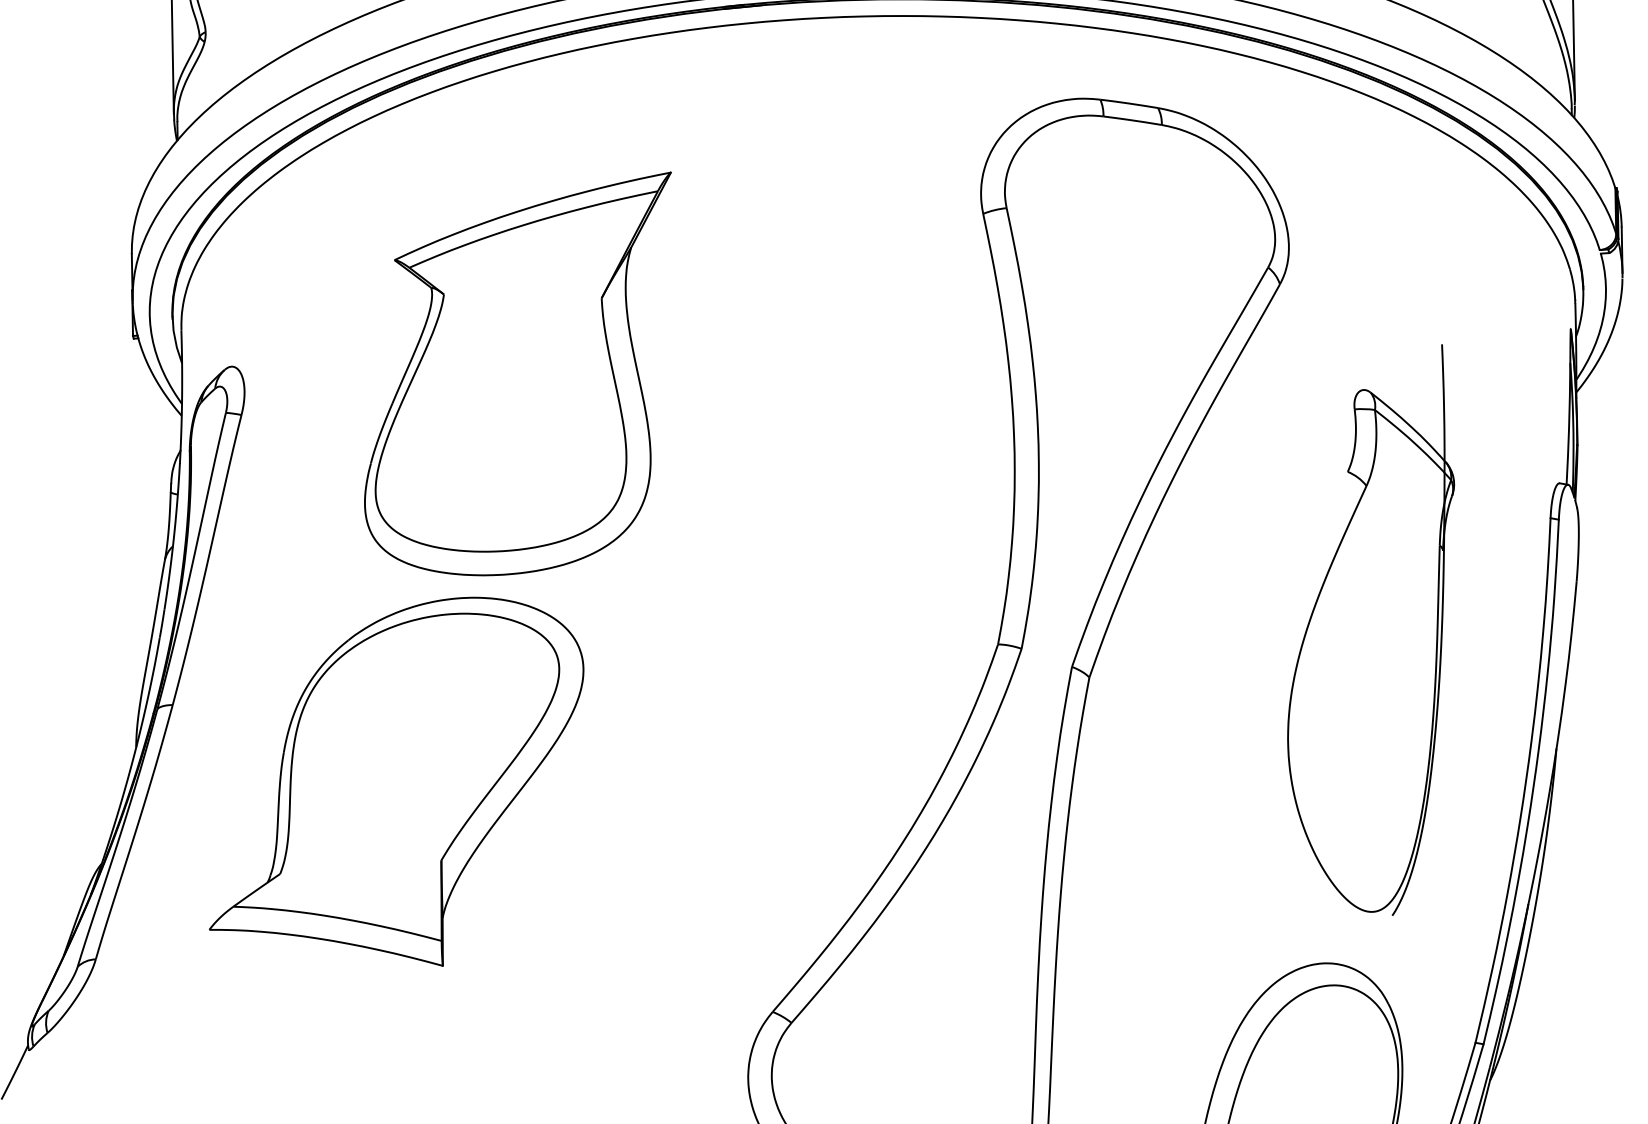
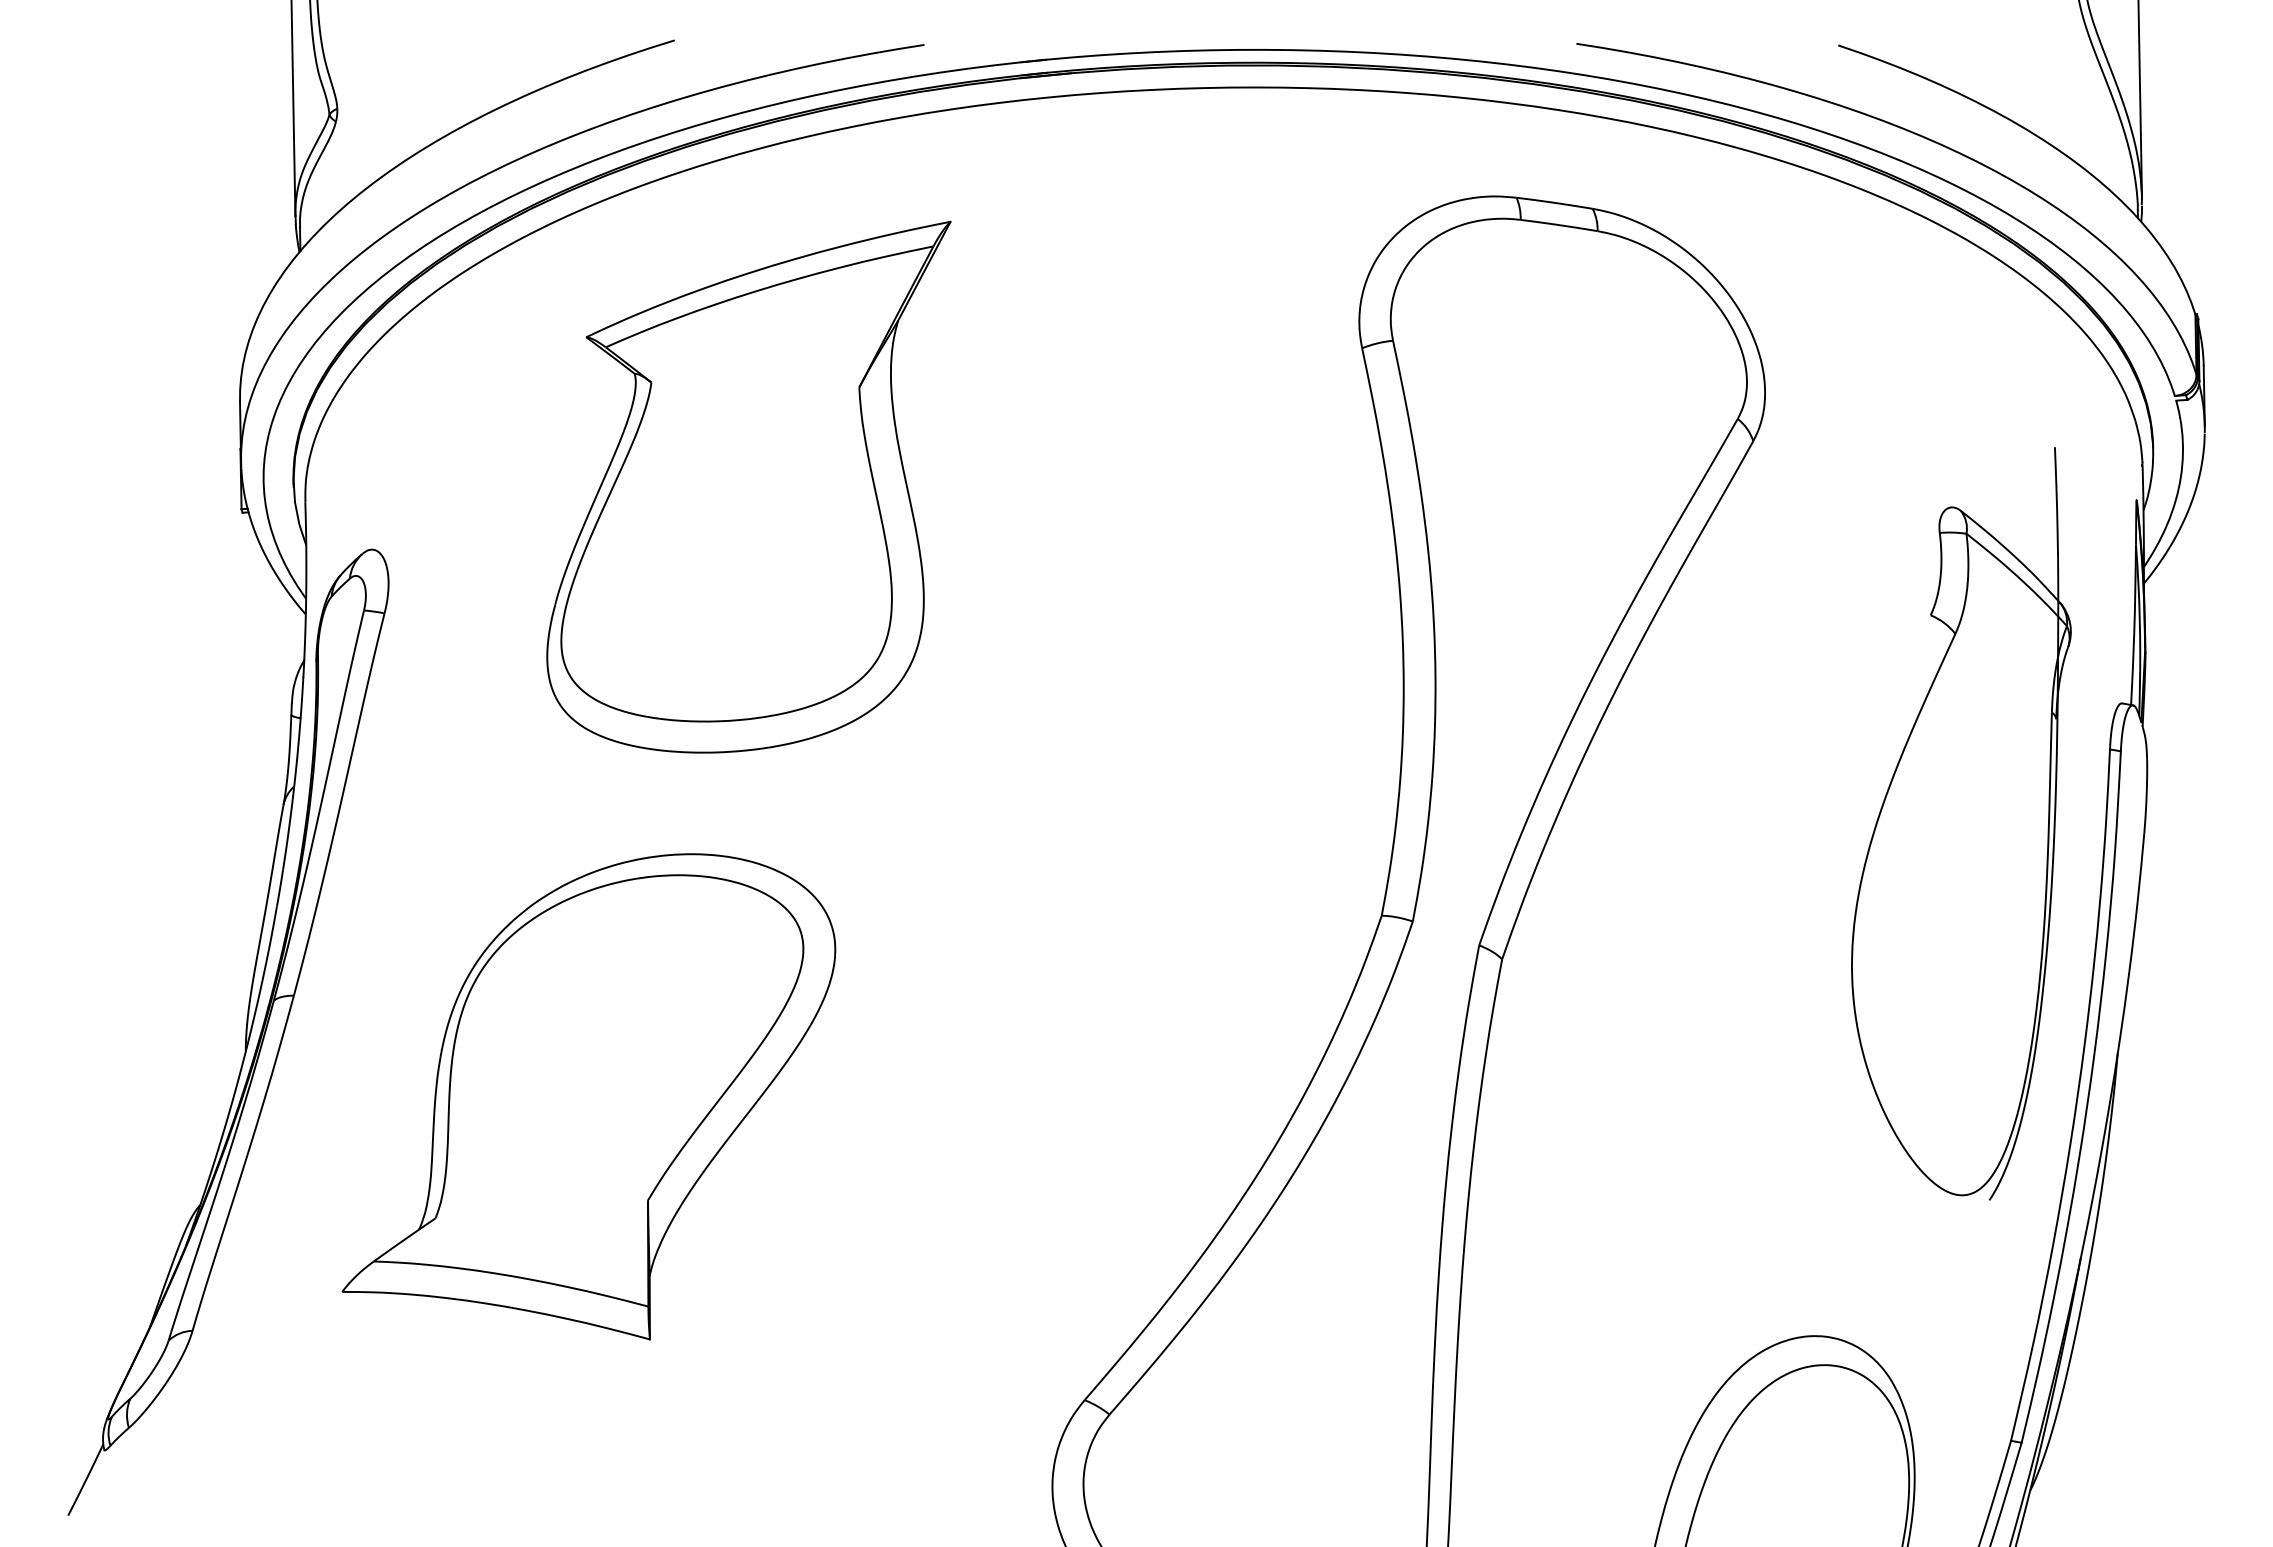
part: (517, 373) -> (748, 486), moved
part: (1371, 629) -> (1961, 823), moved

